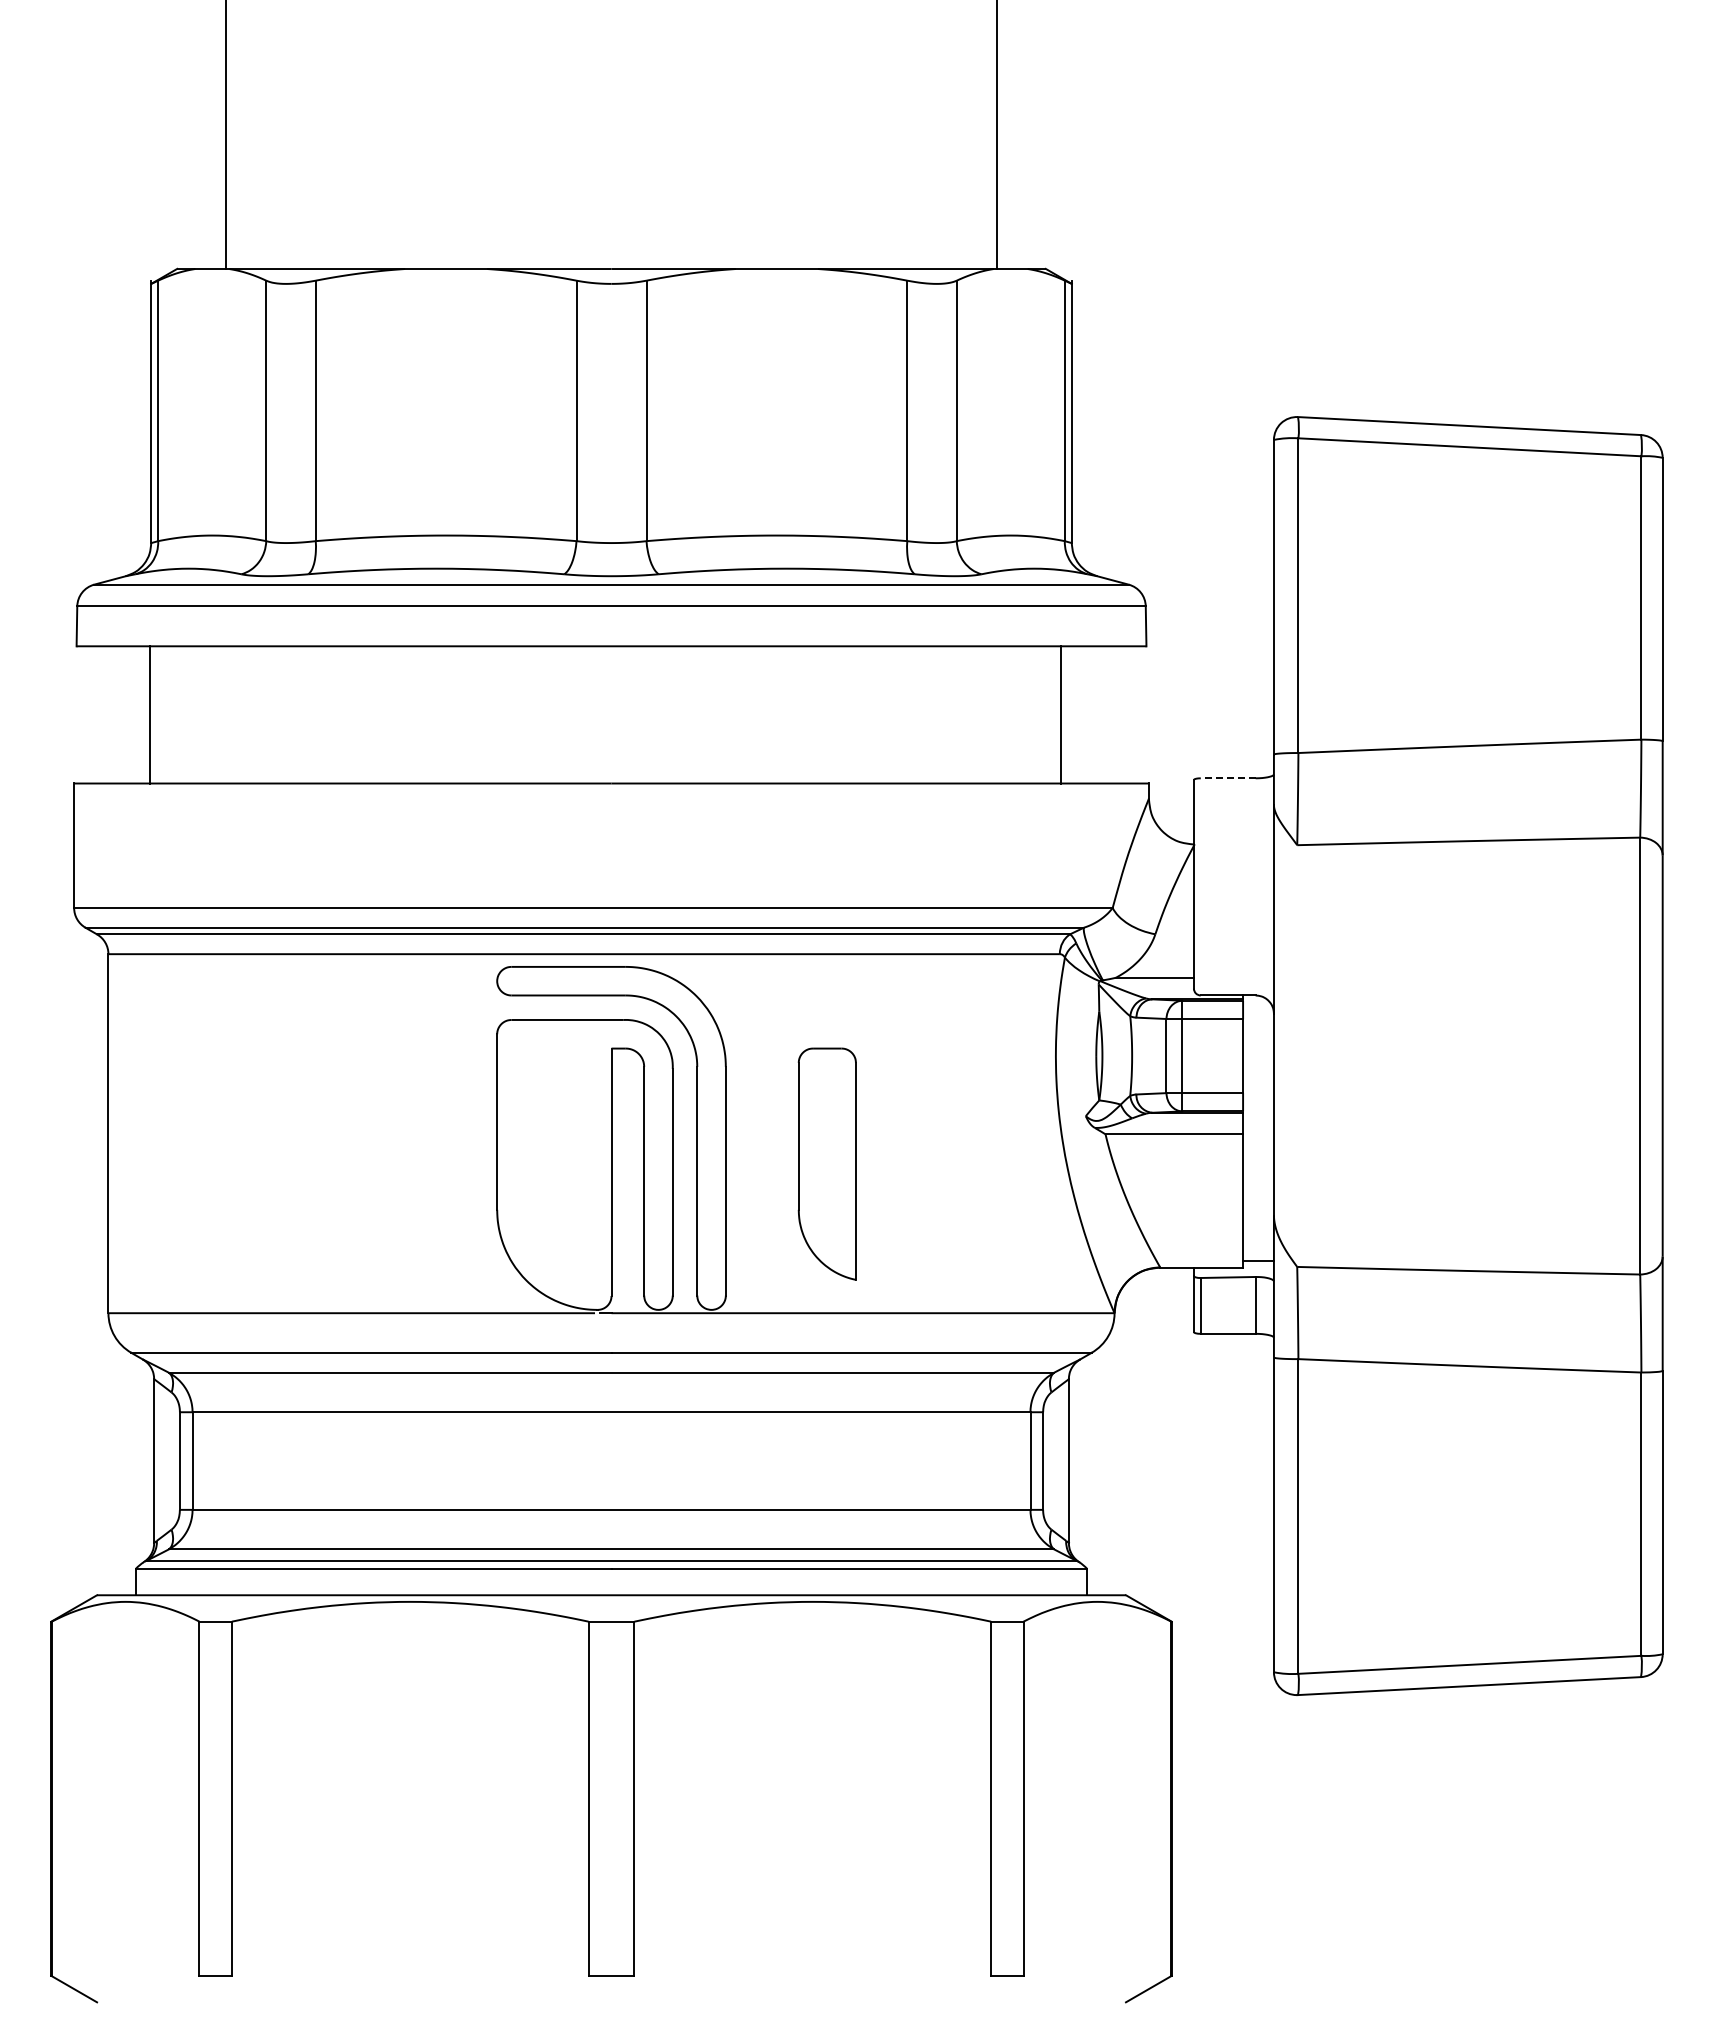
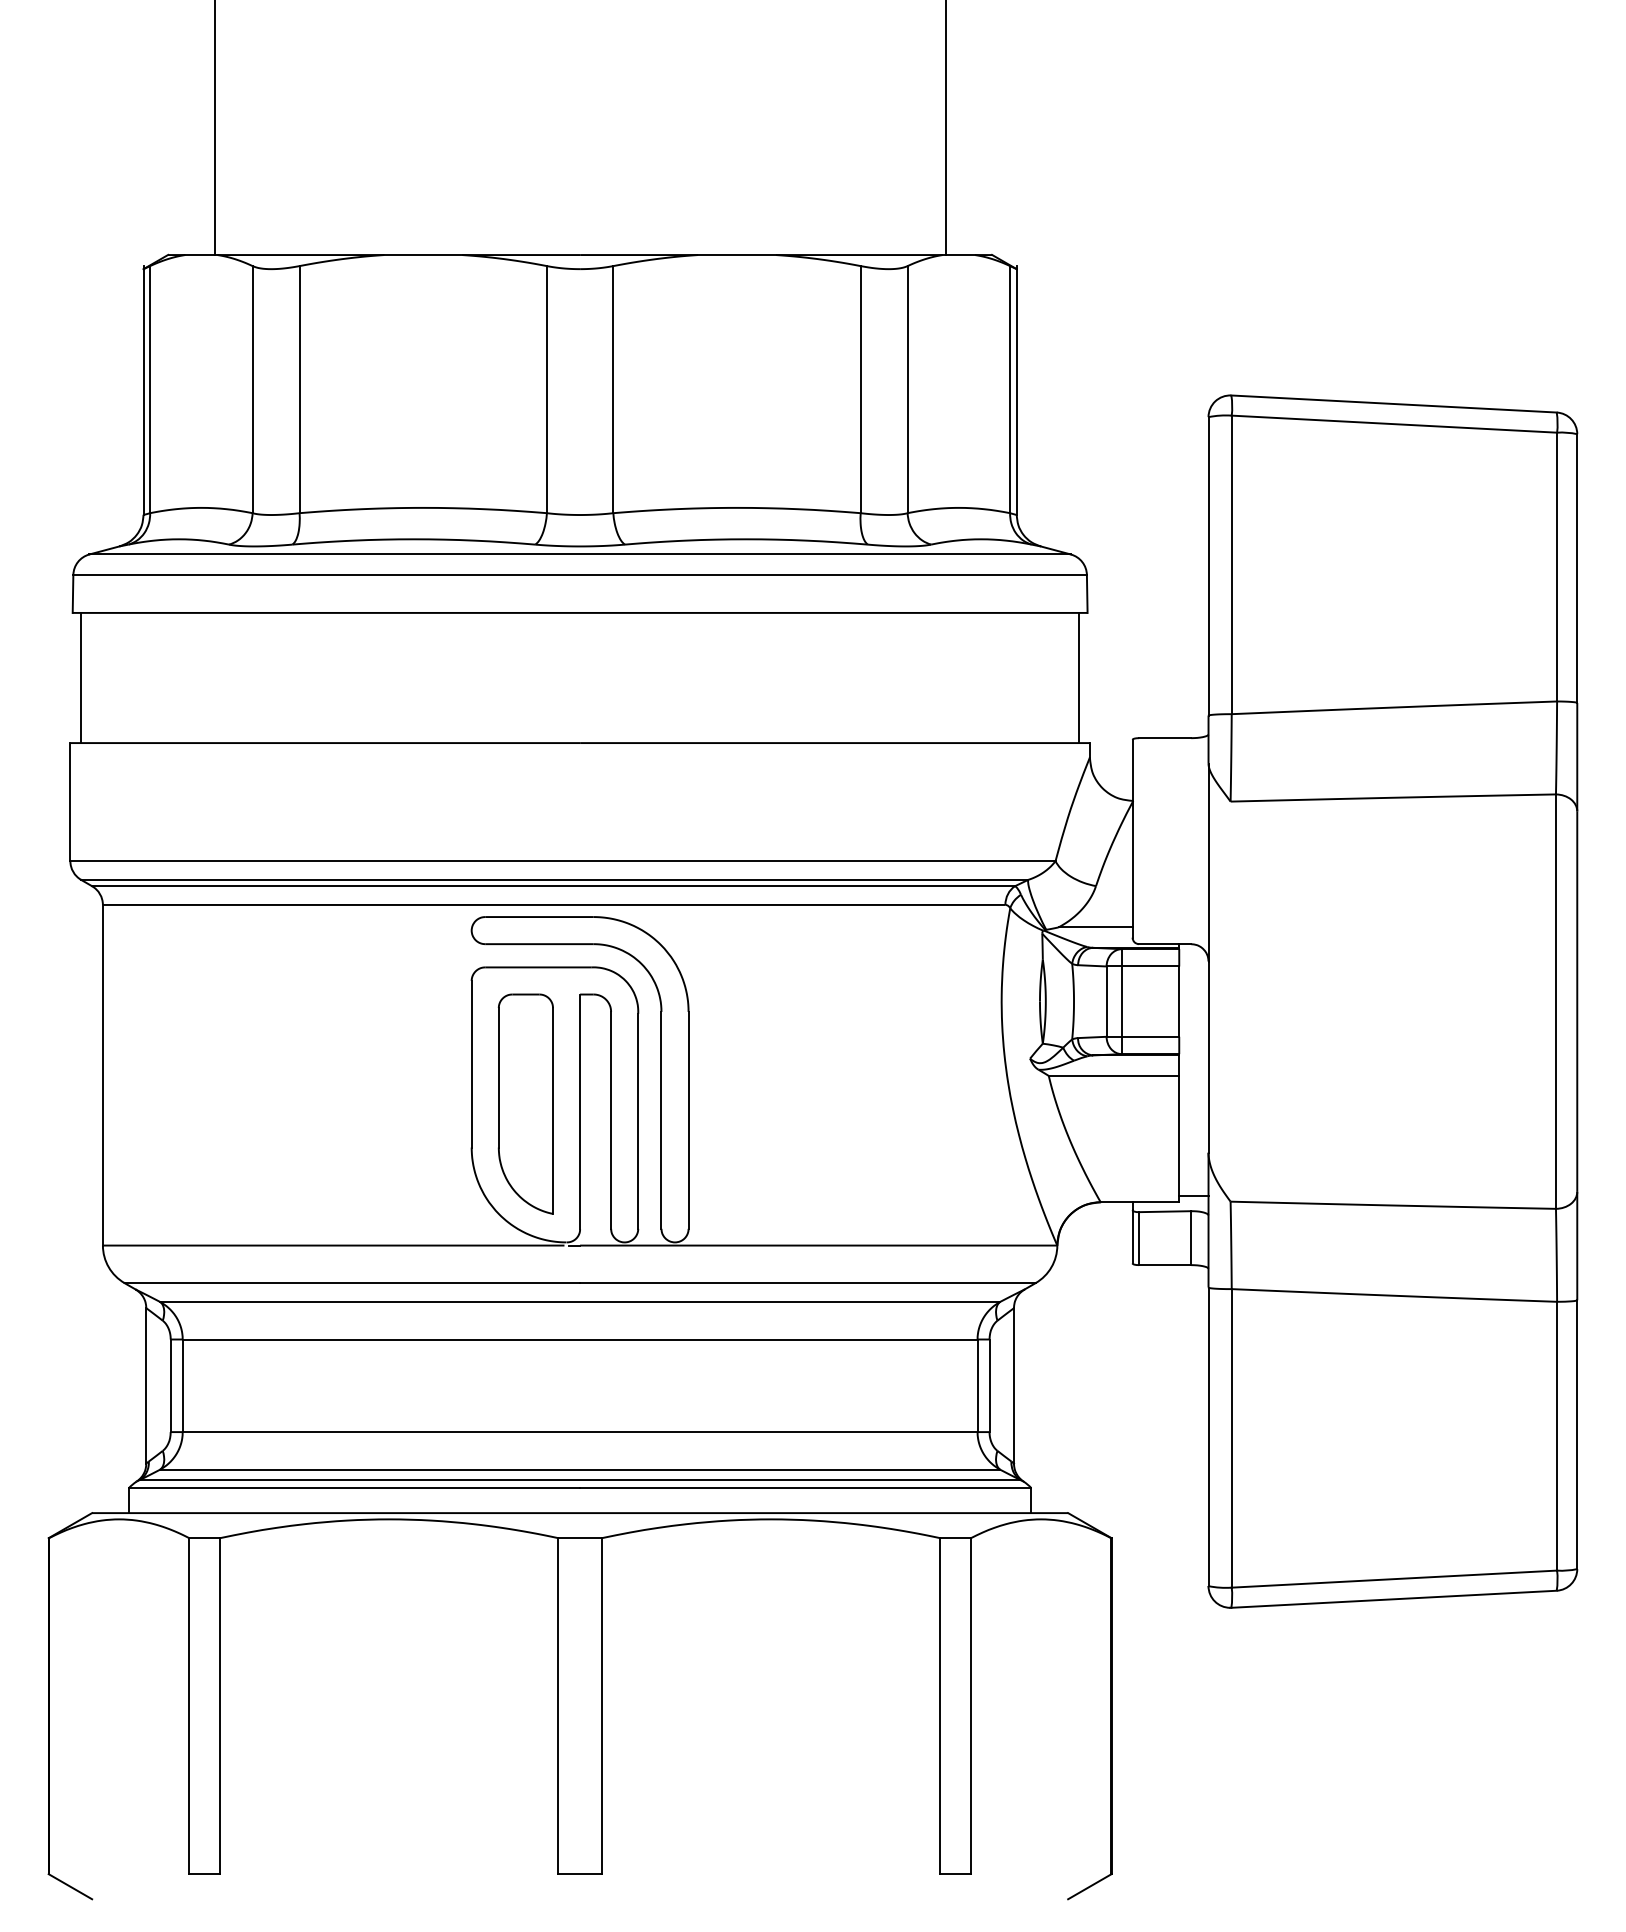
line: (149, 714) -> (81, 677), moved
line: (1061, 714) -> (1079, 677), moved
line: (1227, 778) -> (1164, 738), dashed -> solid
part: (826, 1163) -> (525, 1103), moved

